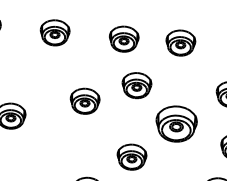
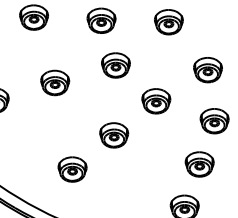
part: (180, 43) -> (168, 22), moved
part: (85, 100) -> (55, 82), moved
part: (176, 124) -> (156, 101), size x0.71

